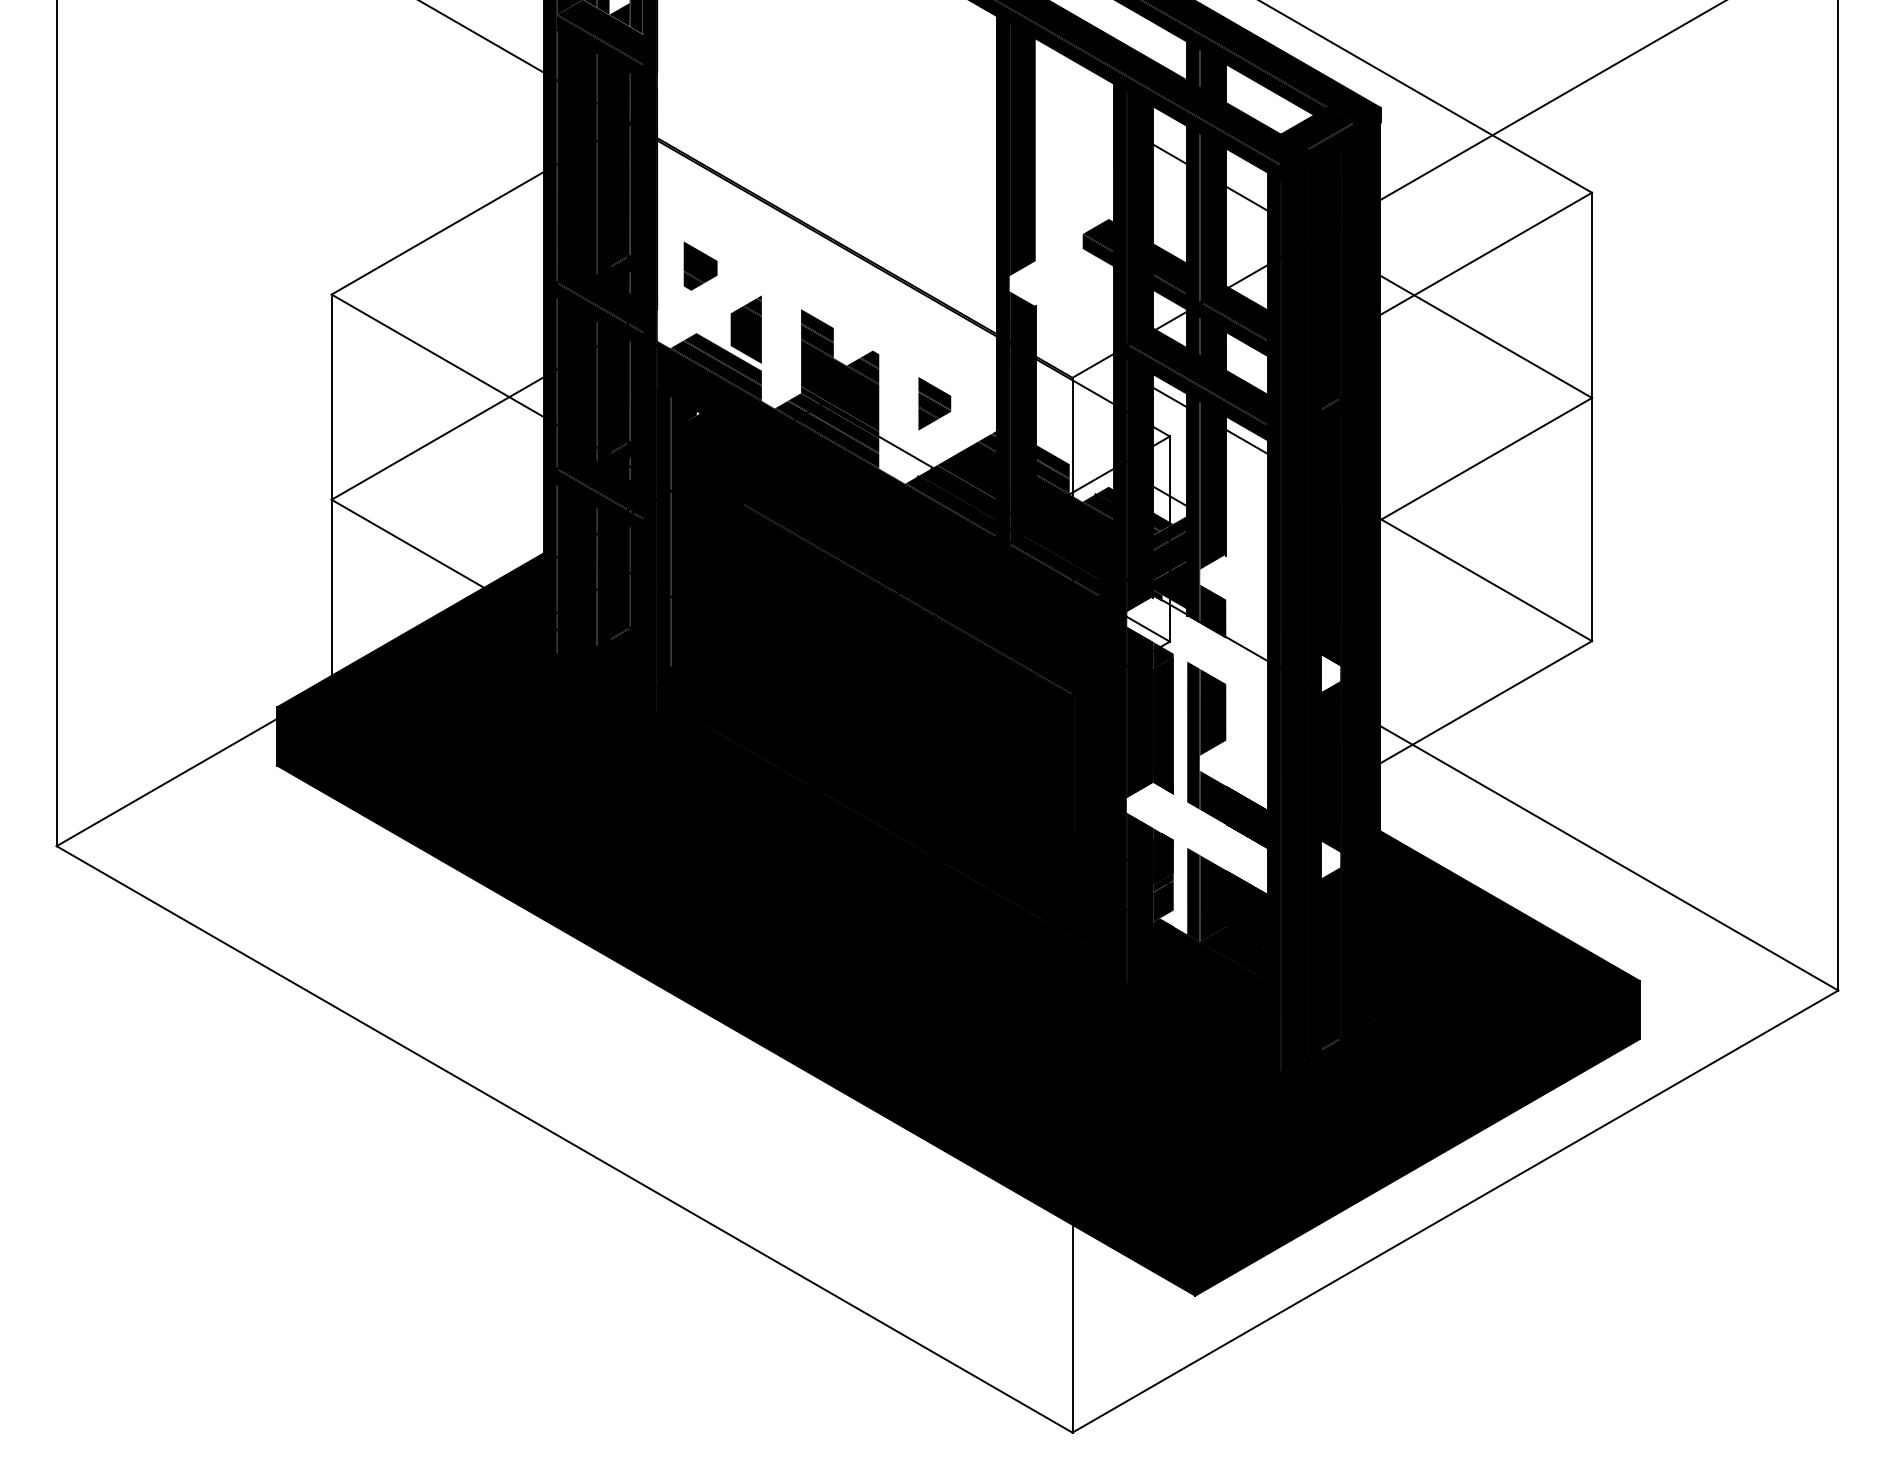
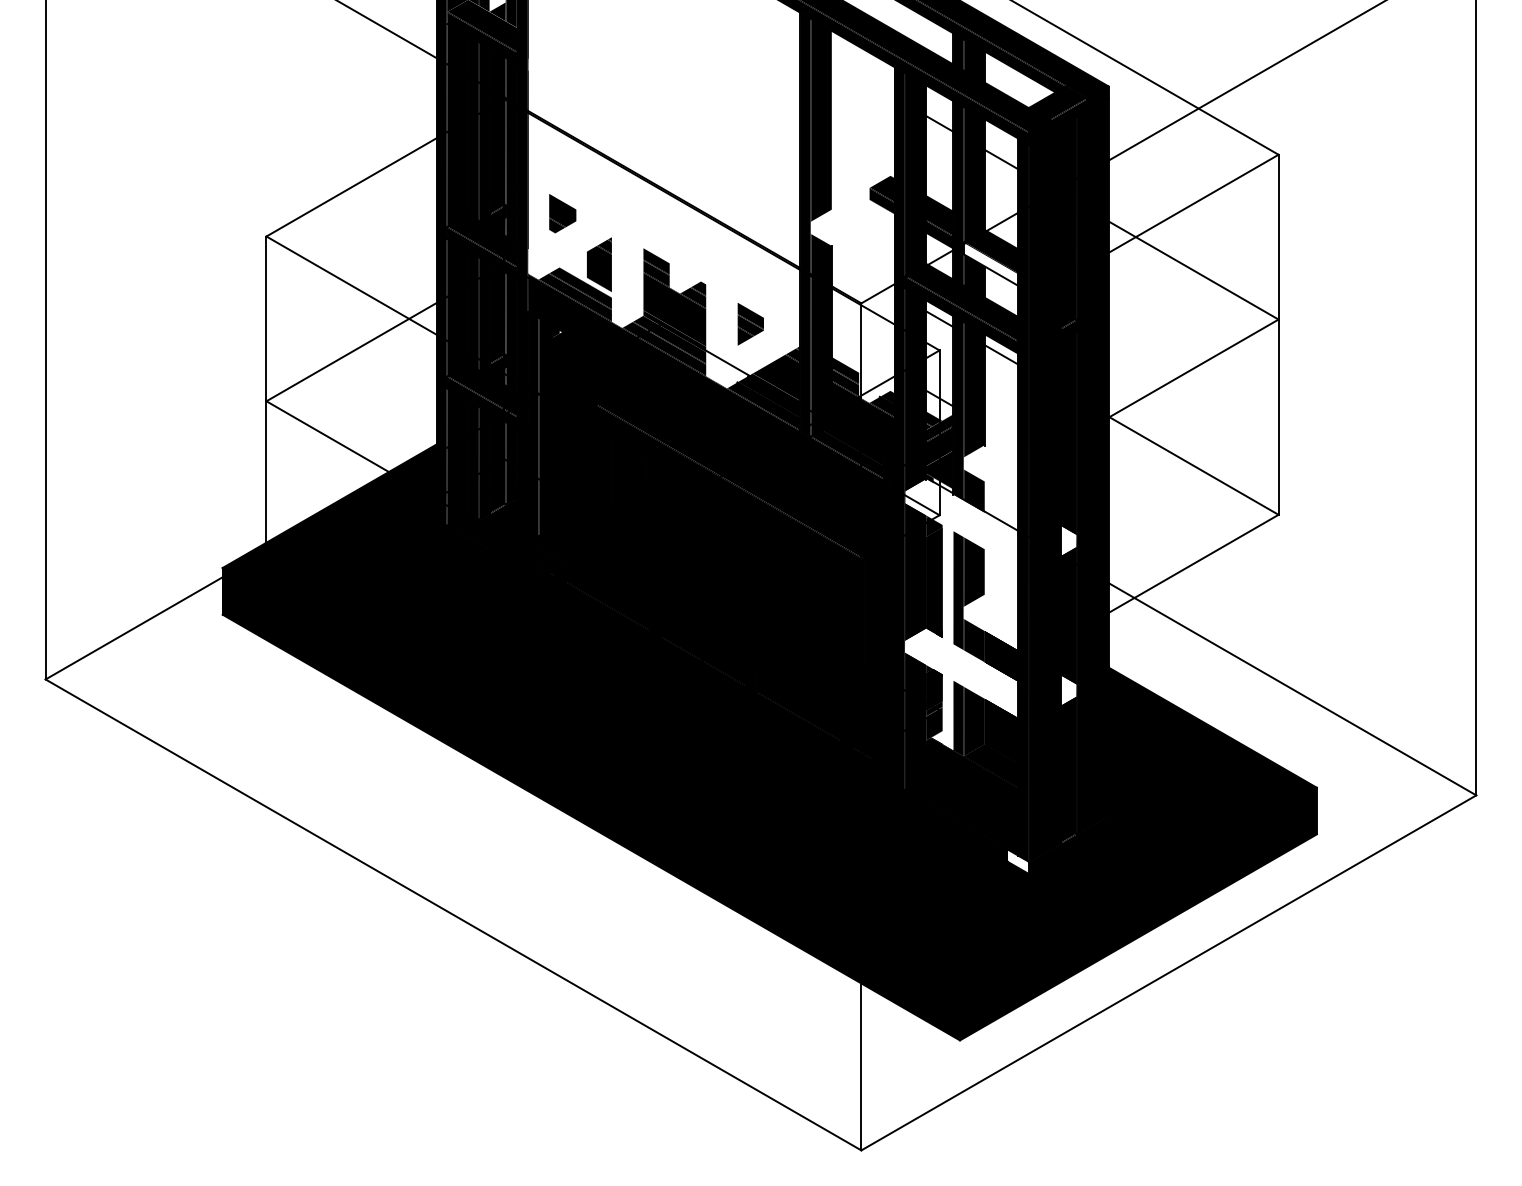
fill: (1234, 329) -> (991, 264), removed
fill: (1266, 1072) -> (1017, 861), removed

